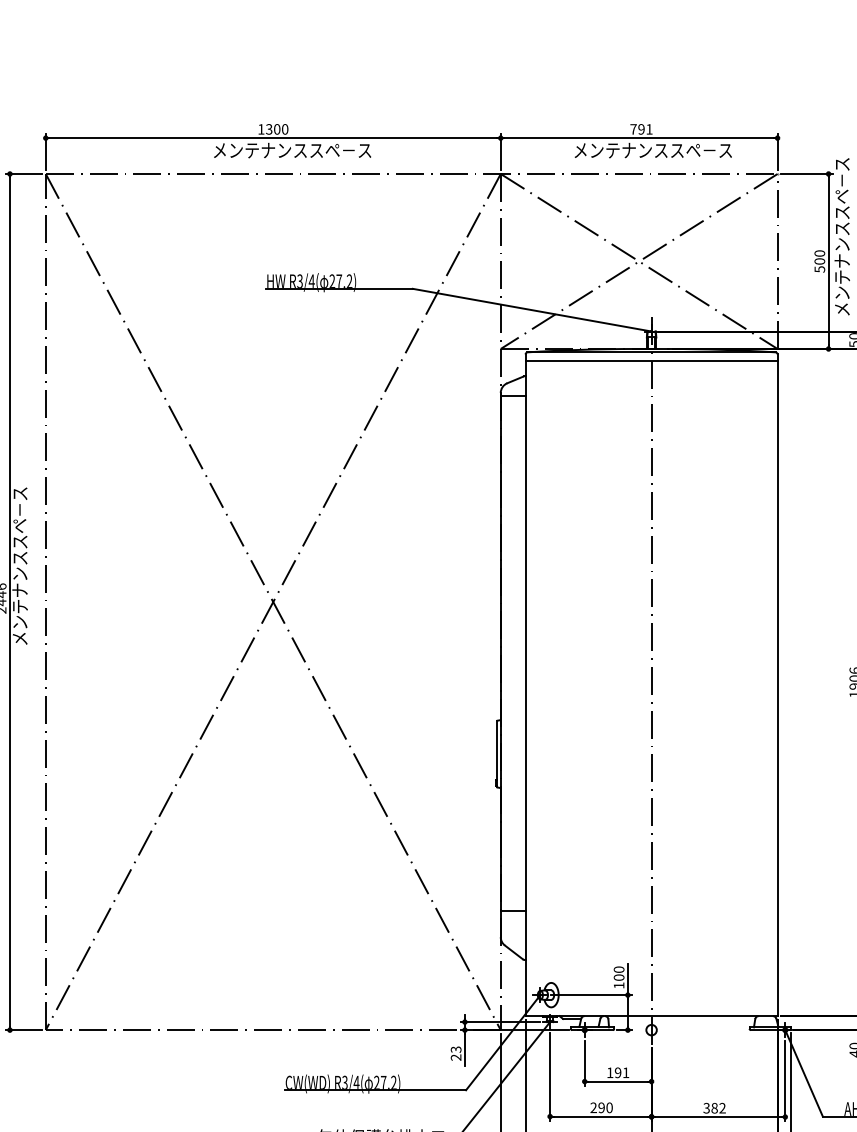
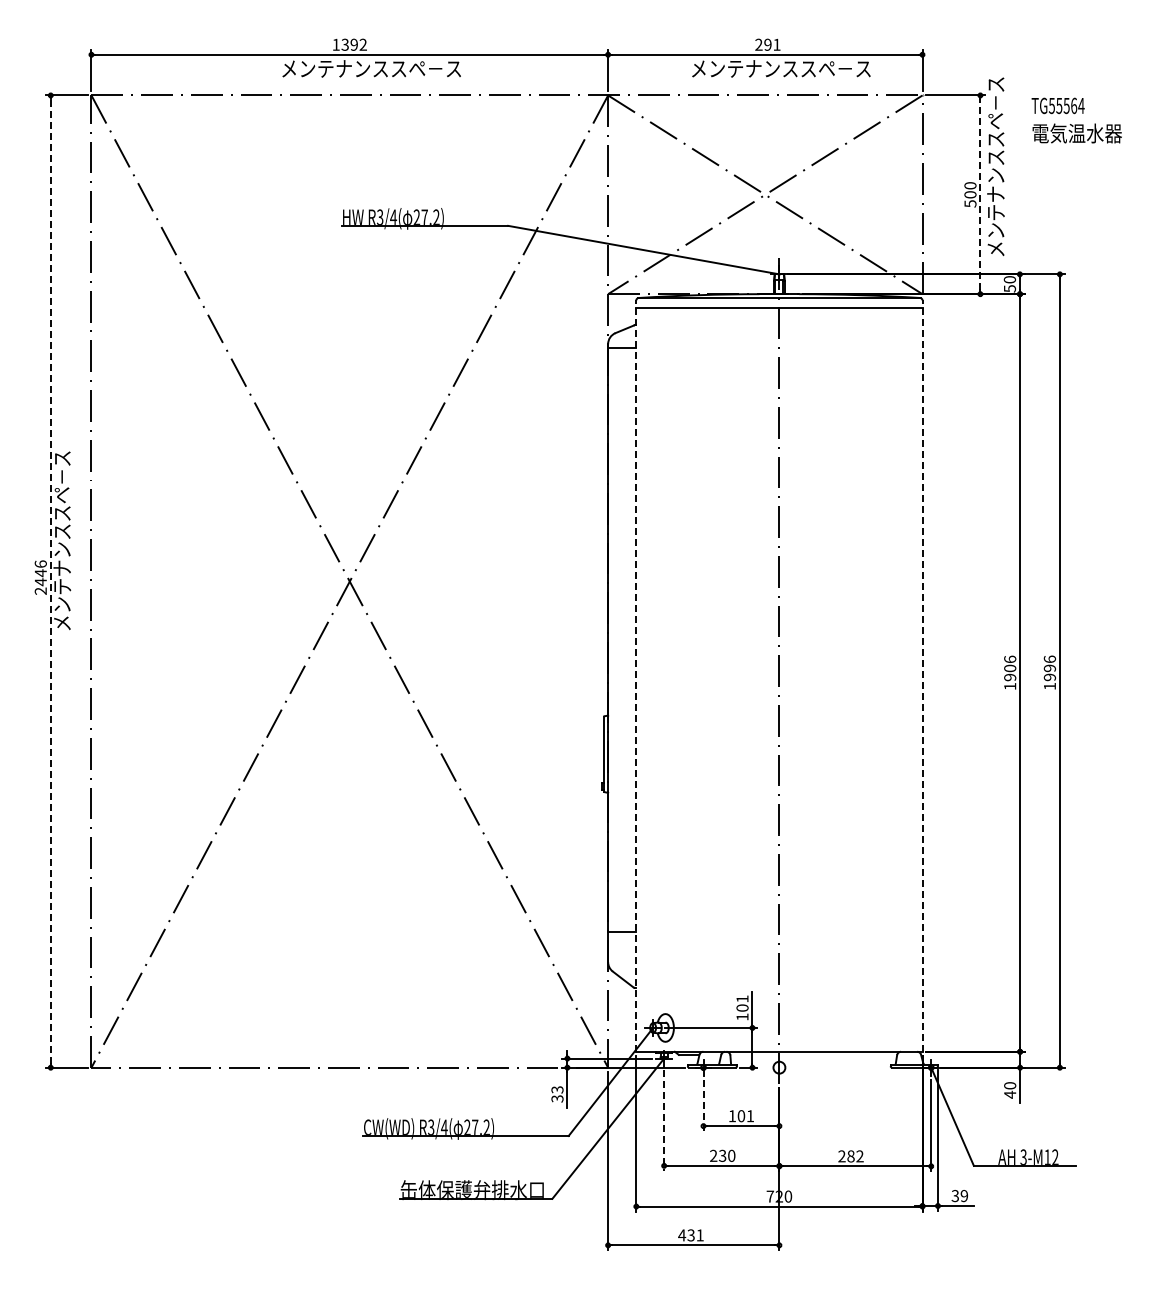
text: (280, 129) -> (358, 44), 1300 -> 1392
text: (633, 129) -> (758, 44), 791 -> 291
line: (828, 261) -> (980, 194), solid -> dashed
line: (9, 601) -> (50, 581), solid -> dashed
line: (525, 685) -> (636, 676), solid -> dashed
line: (777, 685) -> (922, 676), solid -> dashed
text: (619, 969) -> (742, 998), 100 -> 101
text: (456, 1057) -> (557, 1098), 23 -> 33
line: (584, 1063) -> (703, 1105), solid -> dashed
text: (618, 1073) -> (741, 1116), 191 -> 101
line: (550, 1077) -> (664, 1121), solid -> dashed
text: (601, 1107) -> (722, 1155), 290 -> 230
text: (706, 1108) -> (841, 1156), 382 -> 282

